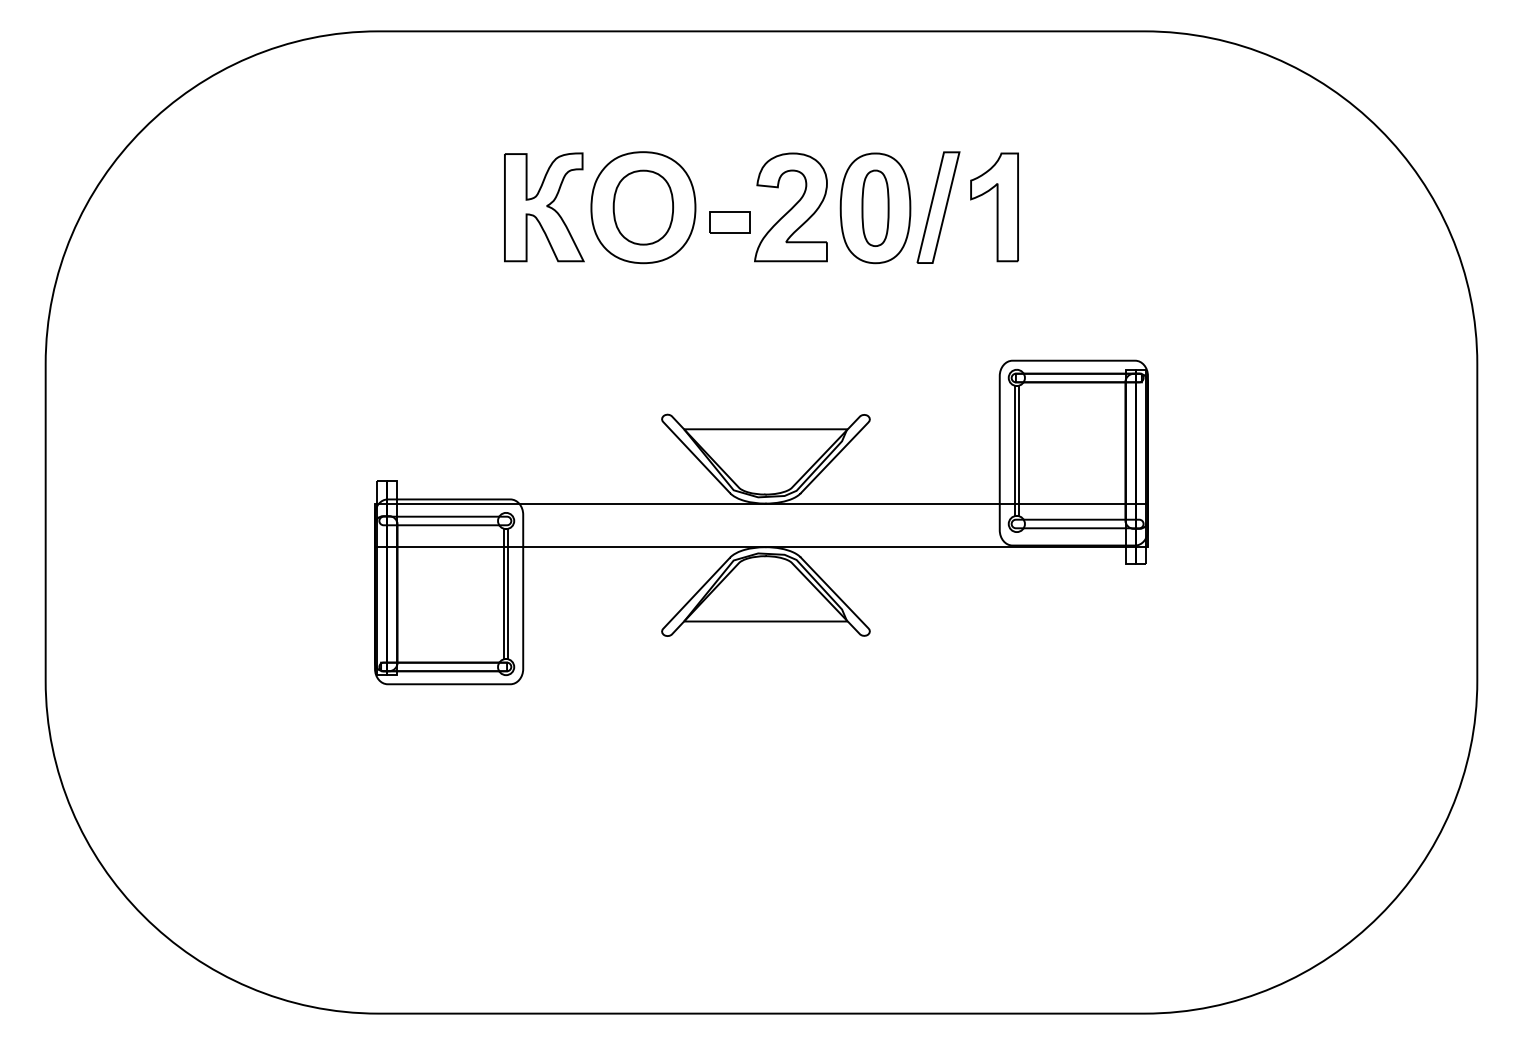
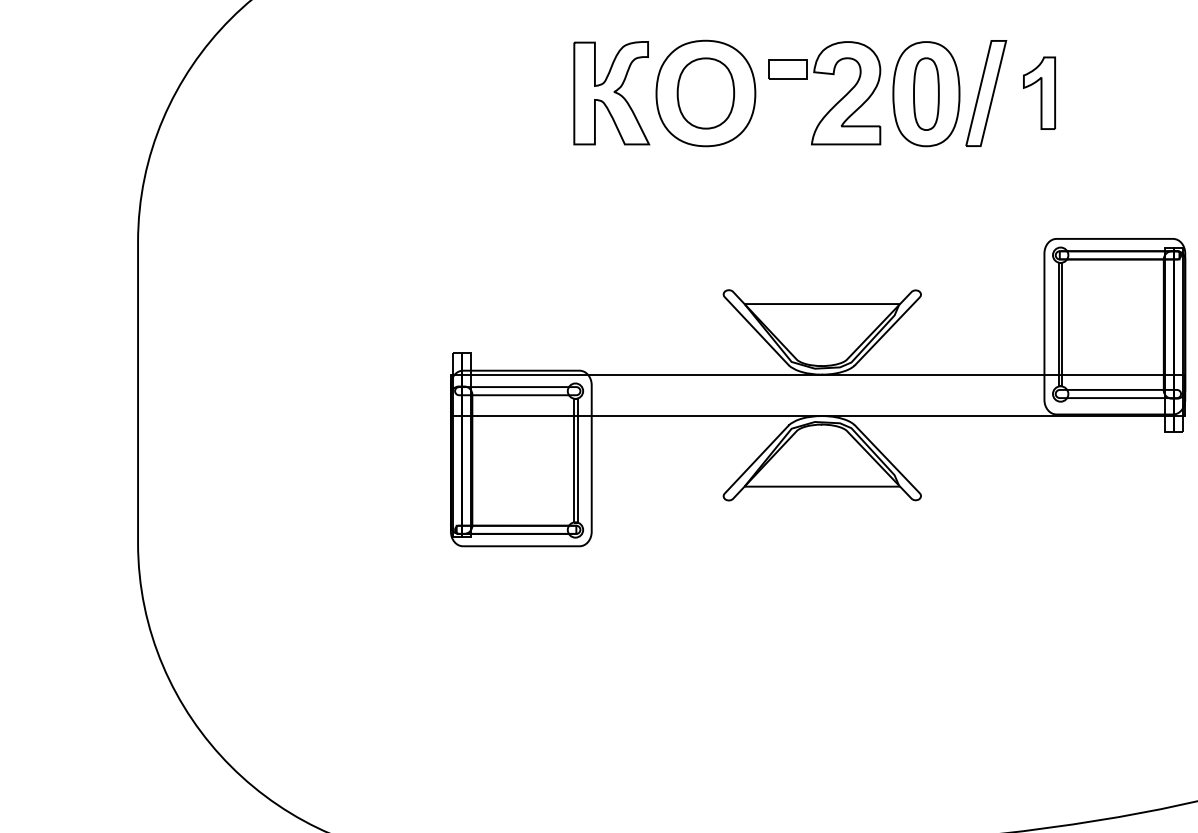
part: (994, 207) -> (1039, 93), size x0.7
part: (729, 222) -> (787, 69), moved

